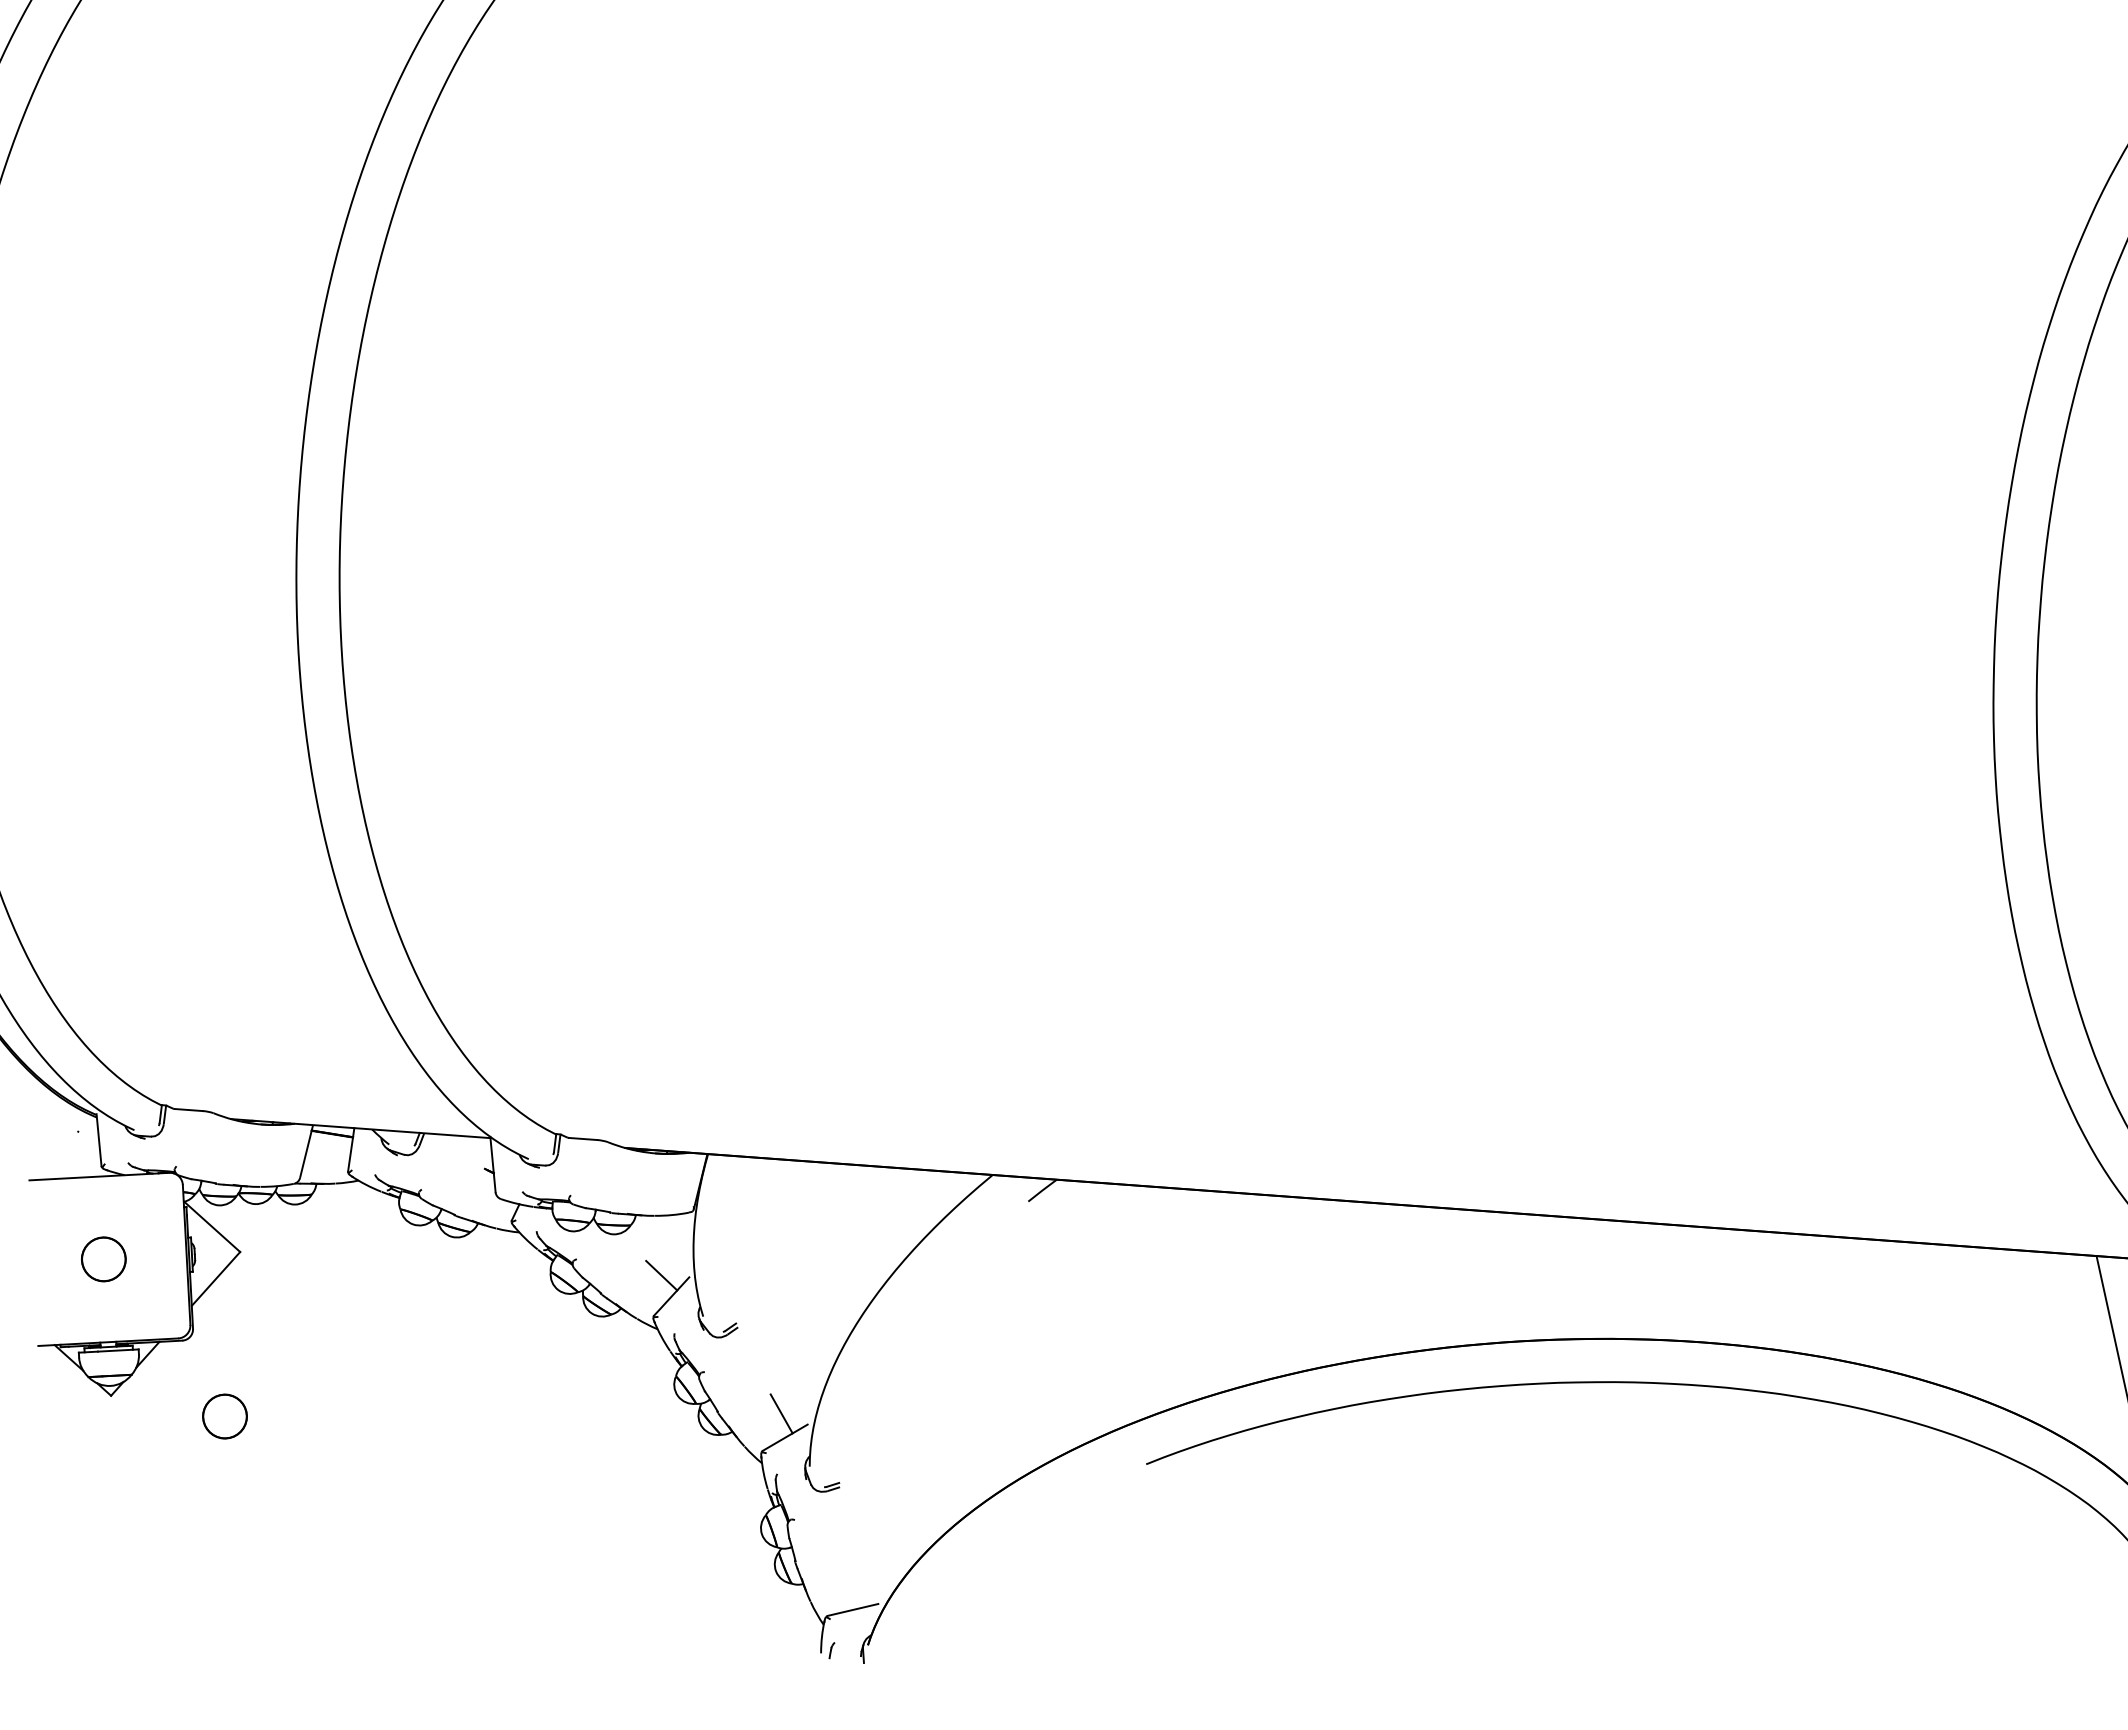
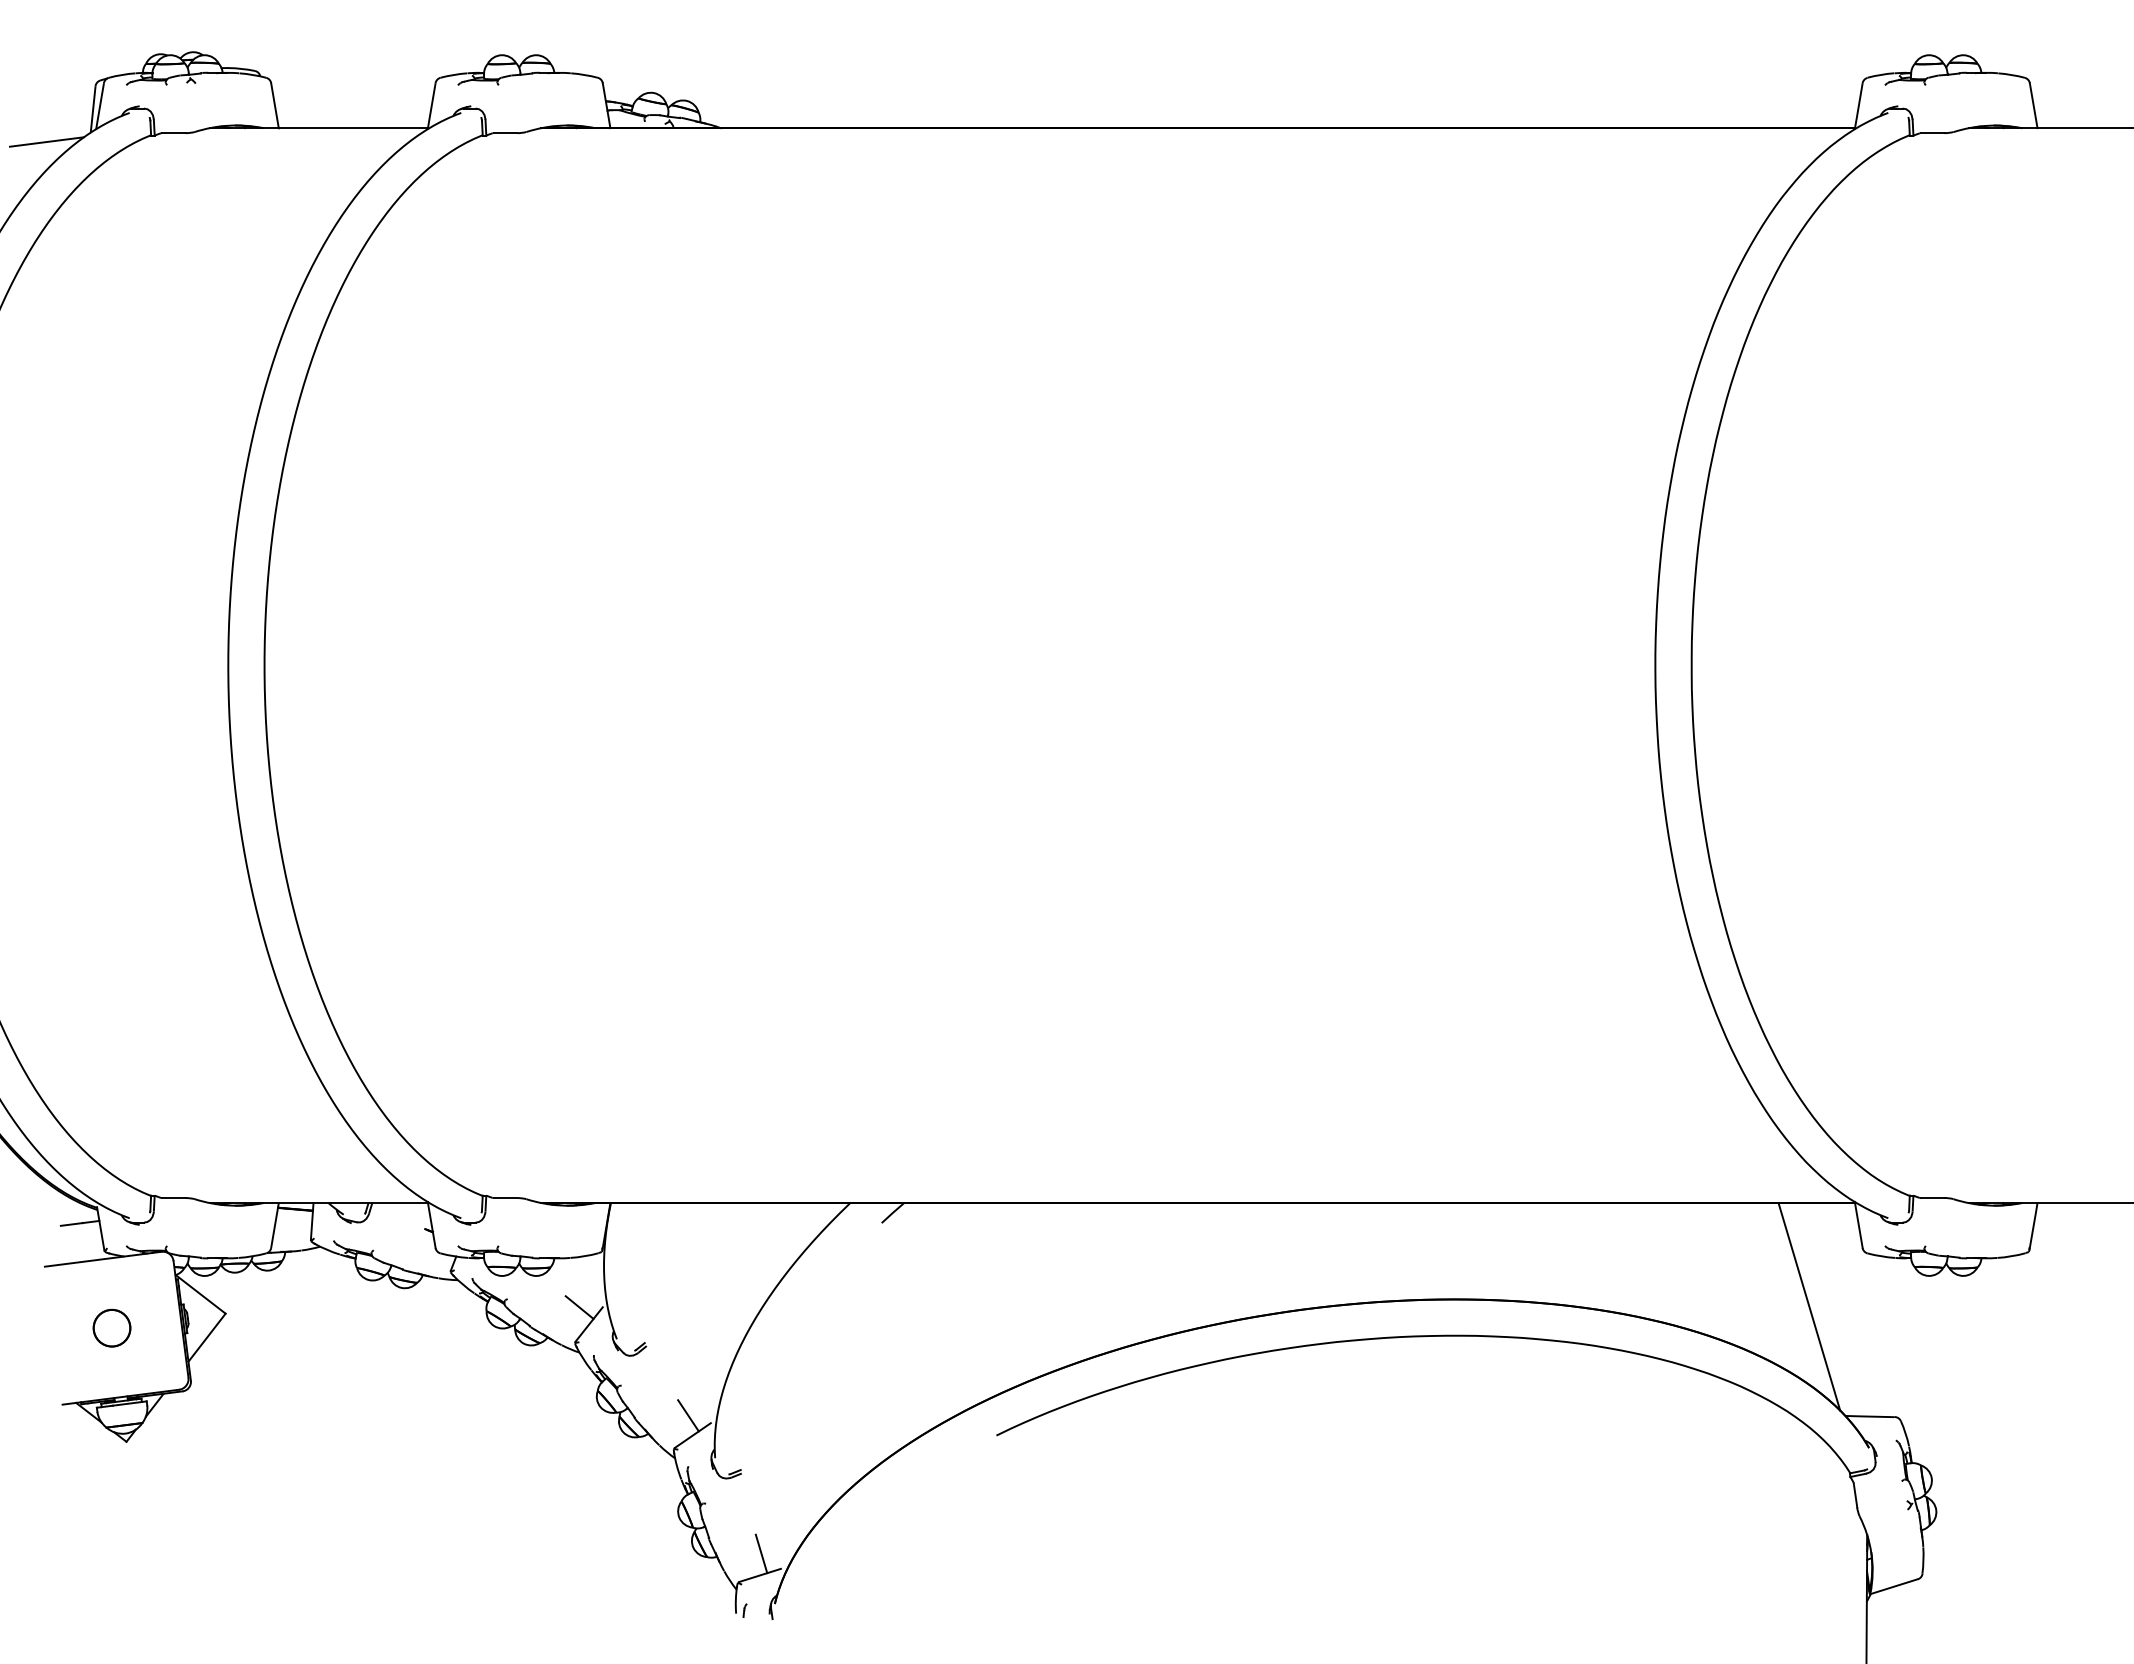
line: (74, 1130) -> (79, 1222), added
part: (224, 1415) -> (222, 1451), removed
line: (856, 1584) -> (761, 1553), added

